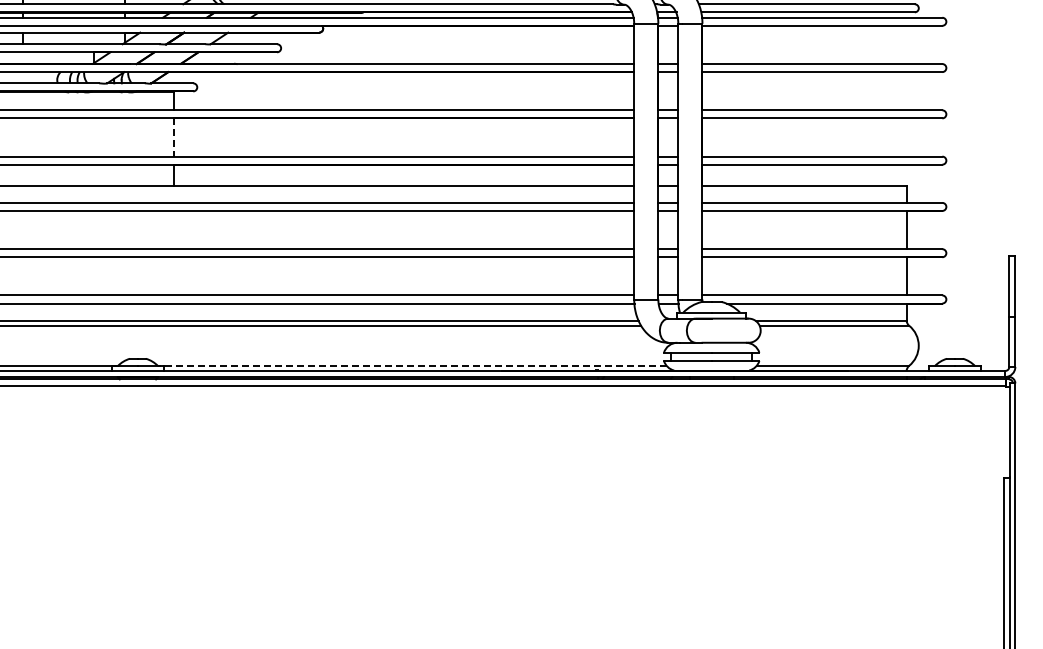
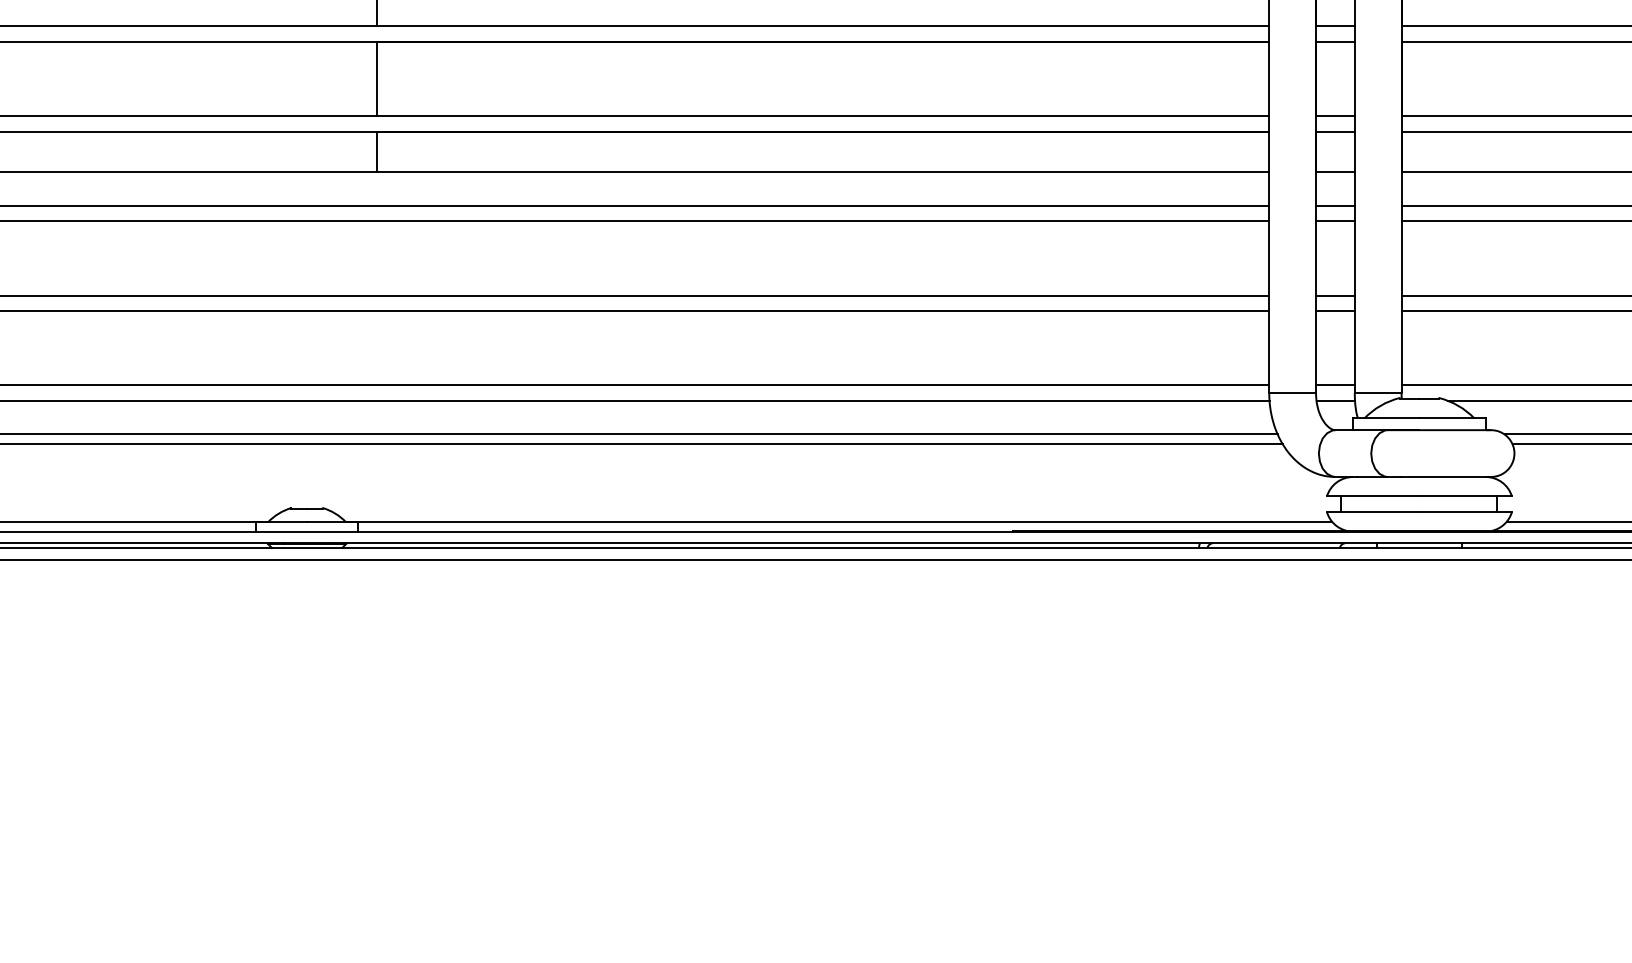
line: (174, 138) -> (377, 80), dashed -> solid
line: (411, 365) -> (837, 521), dashed -> solid

